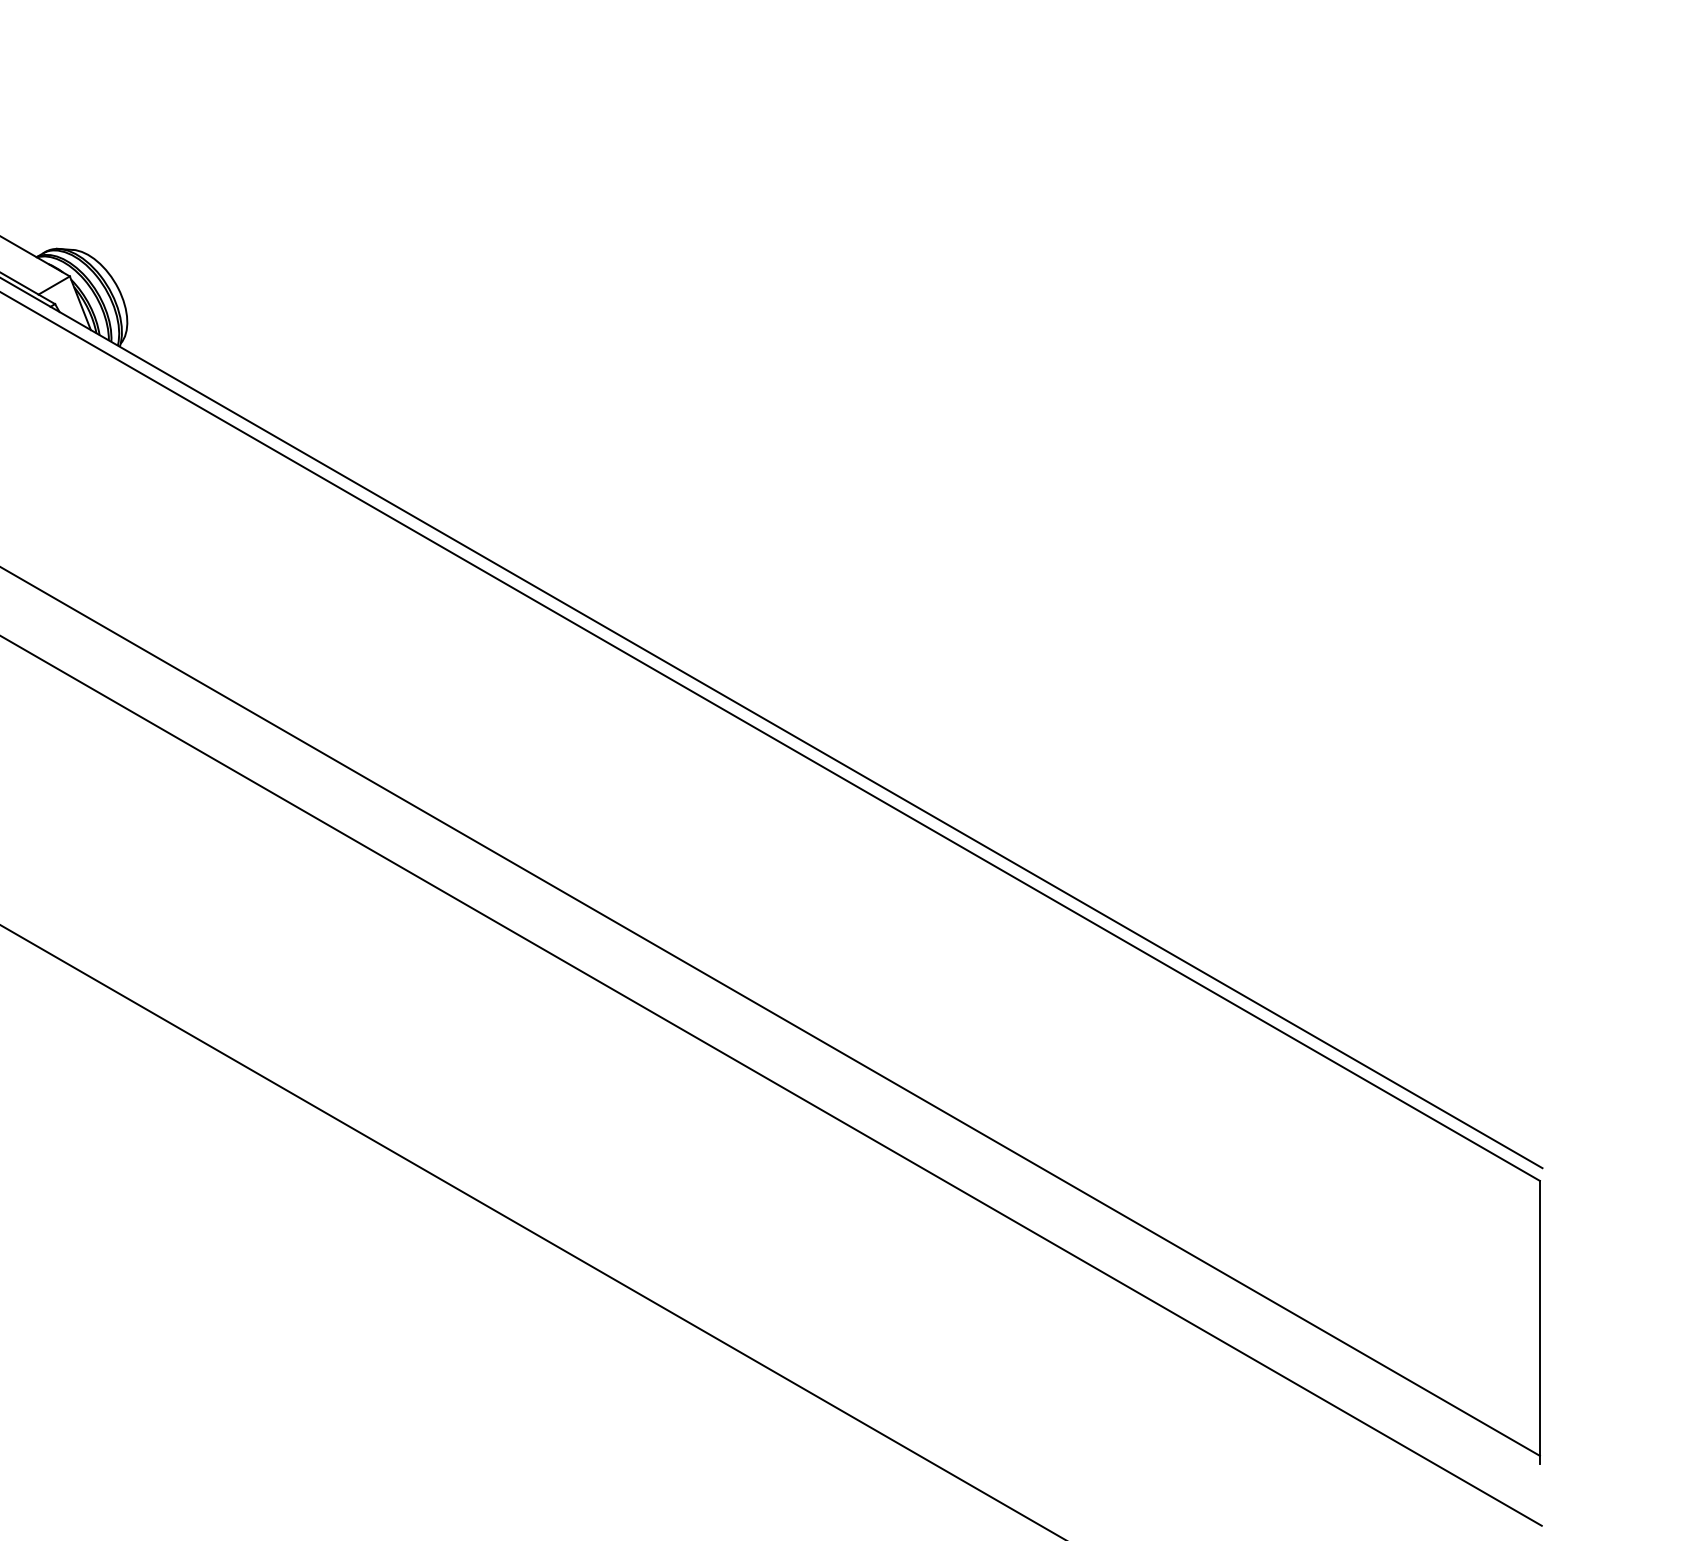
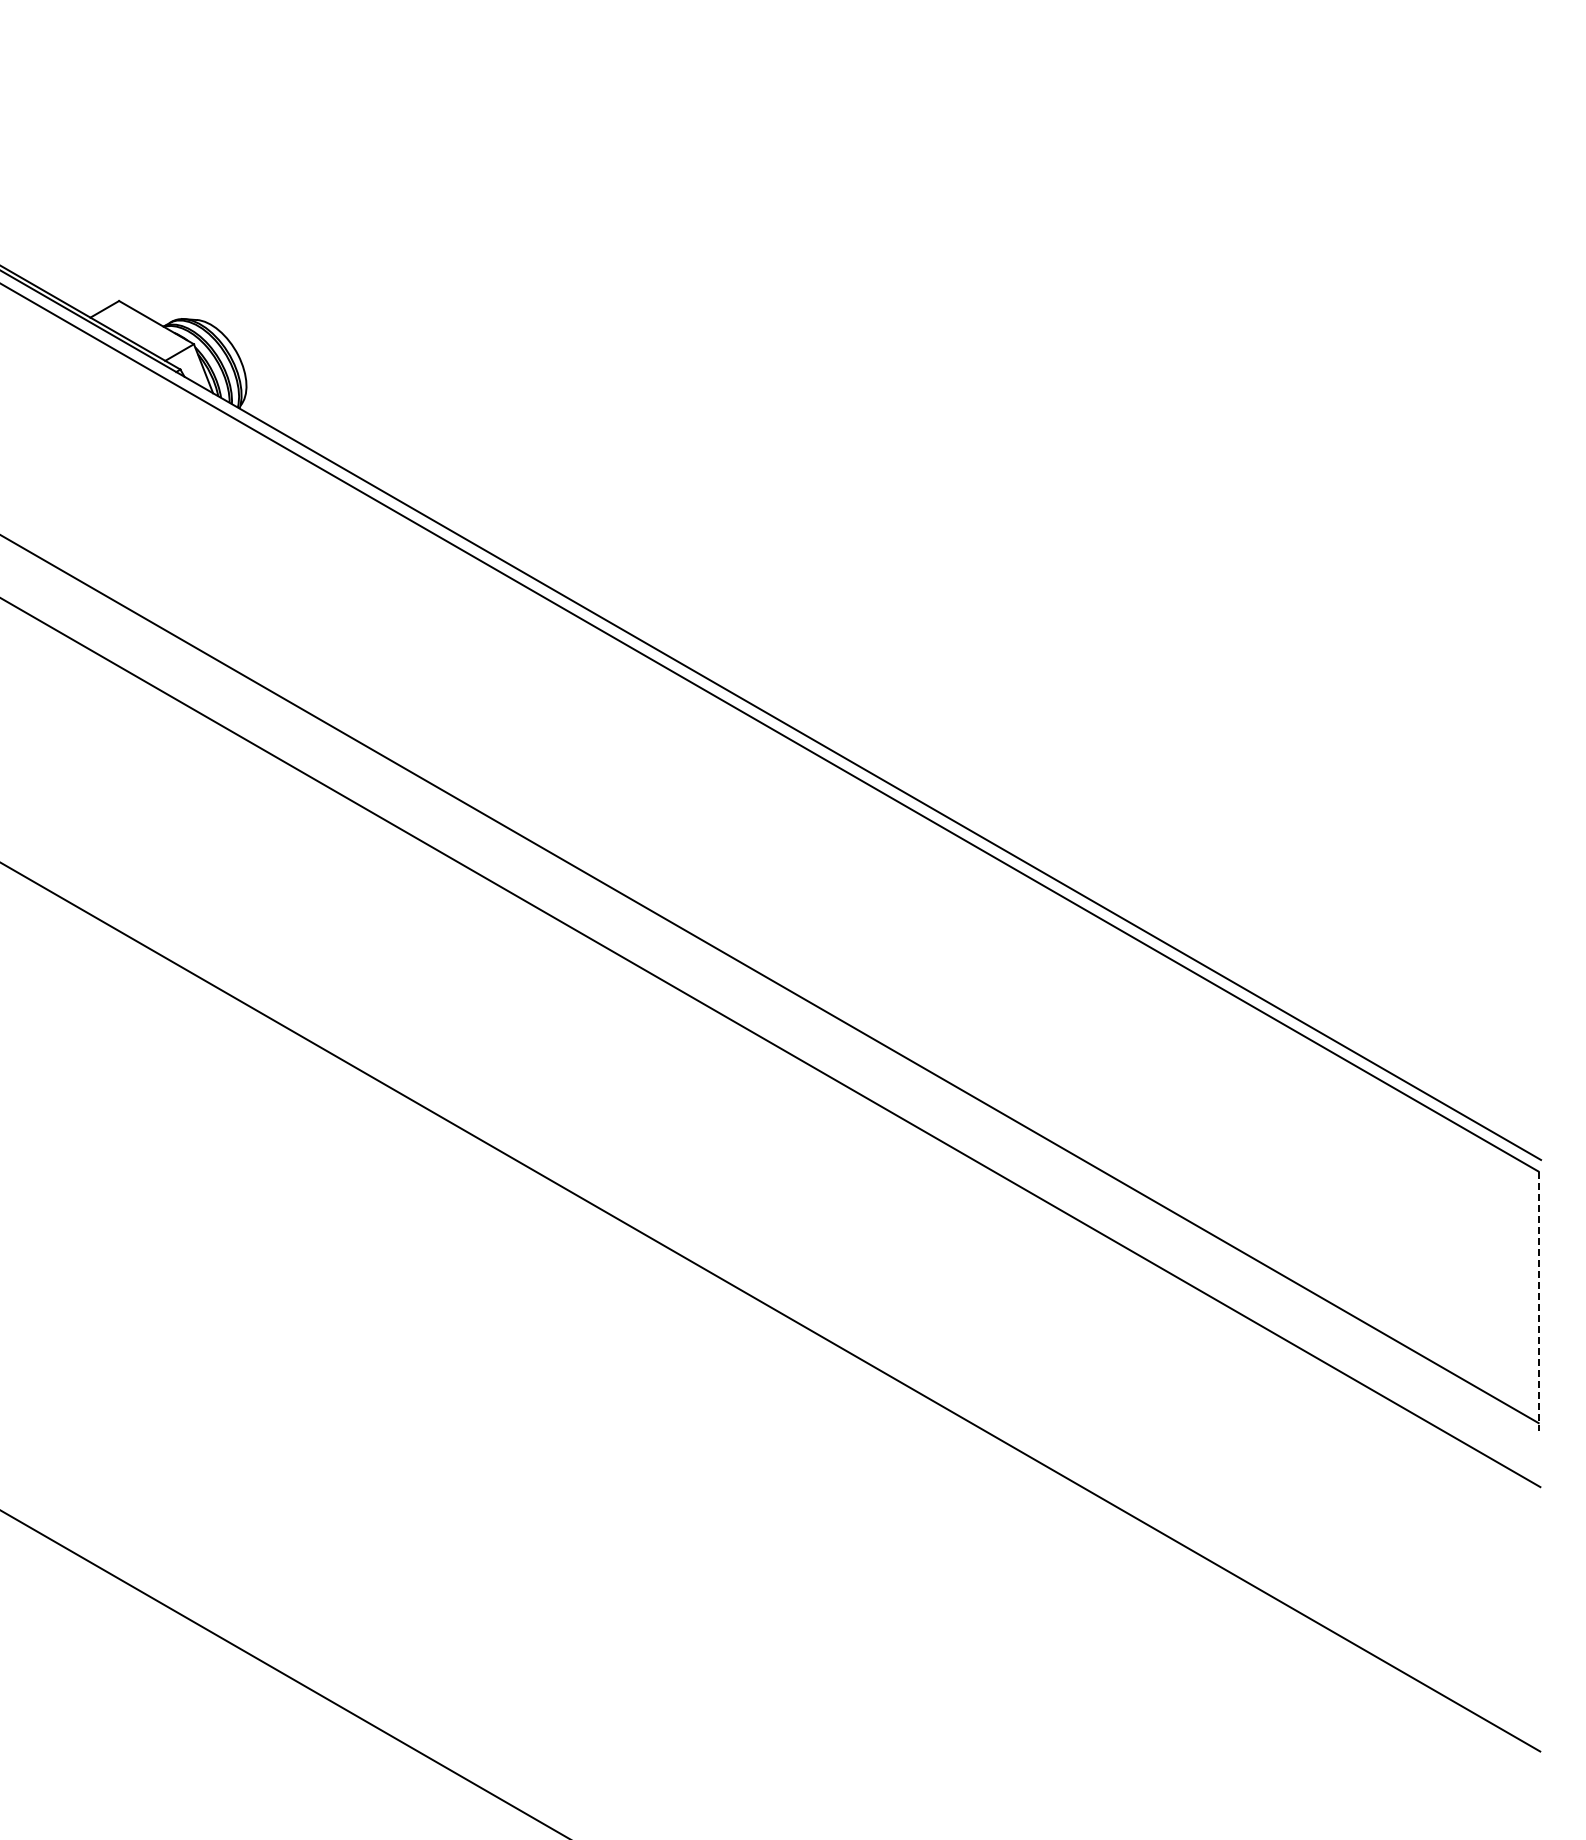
line: (1539, 1322) -> (1538, 1301), solid -> dashed

